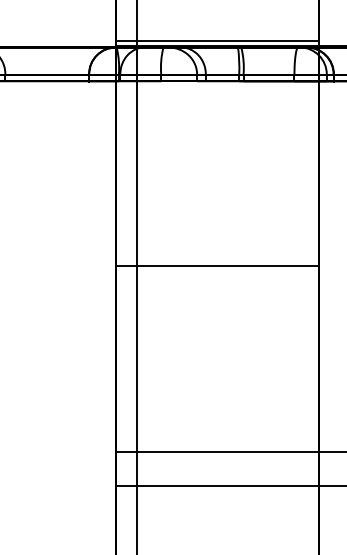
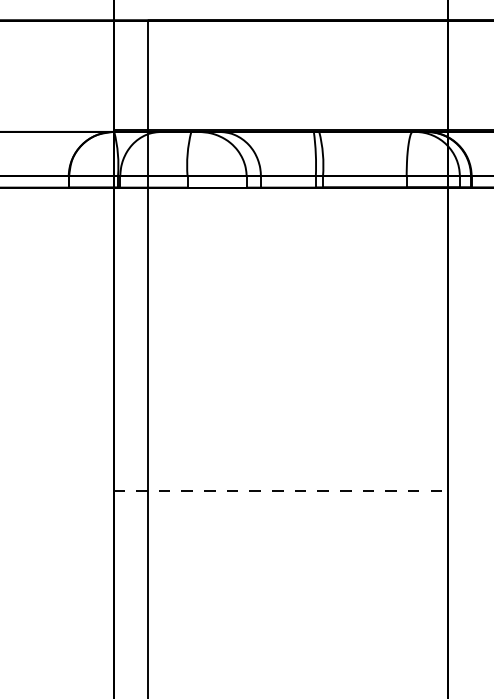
line: (217, 41) -> (280, 122), removed
line: (217, 266) -> (280, 492), solid -> dashed

